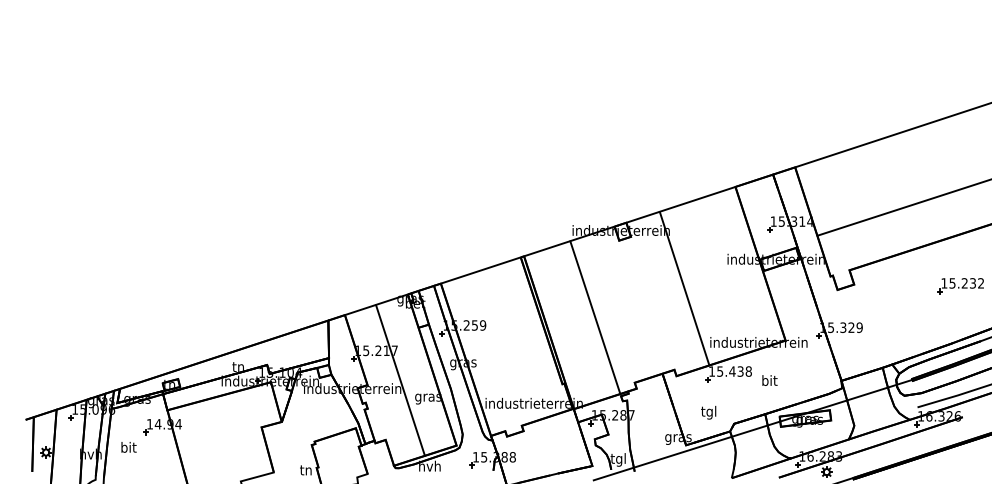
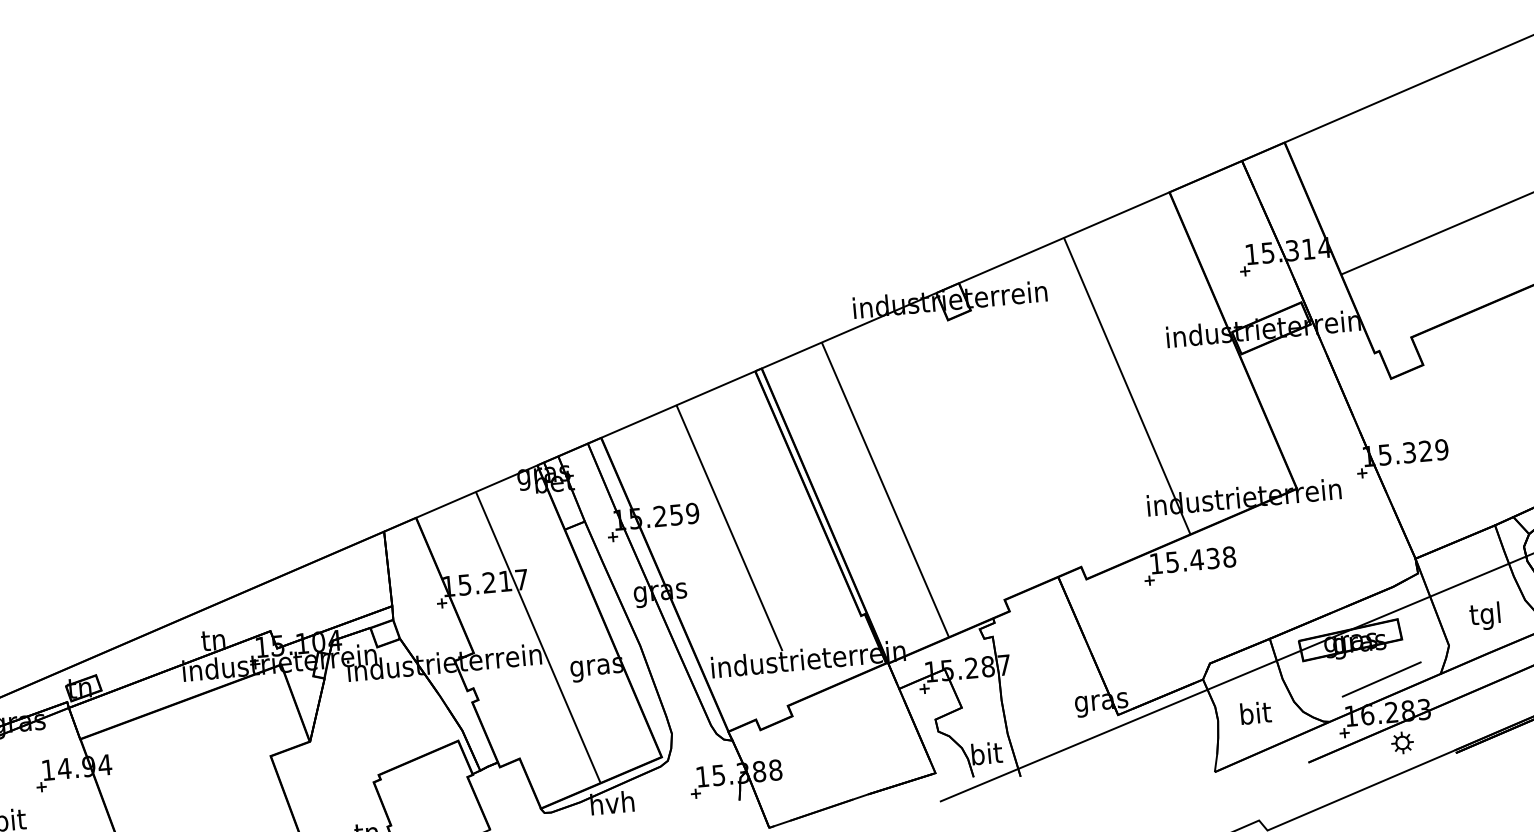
line: (684, 288) -> (1126, 385), moved
line: (595, 317) -> (885, 489), moved
line: (500, 334) -> (728, 528), added
text: (769, 380) -> (1255, 712), moved
text: (708, 412) -> (1484, 615), moved
line: (819, 439) -> (1382, 679), added
text: (618, 459) -> (986, 755), tgl -> bit

